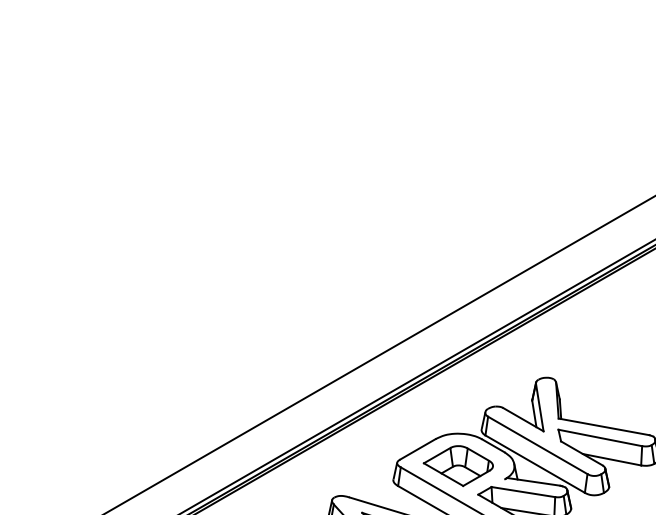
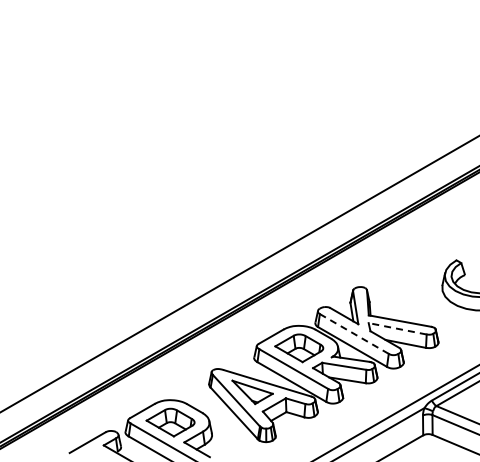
line: (600, 437) -> (397, 328), solid -> dashed
line: (538, 444) -> (354, 333), solid -> dashed

